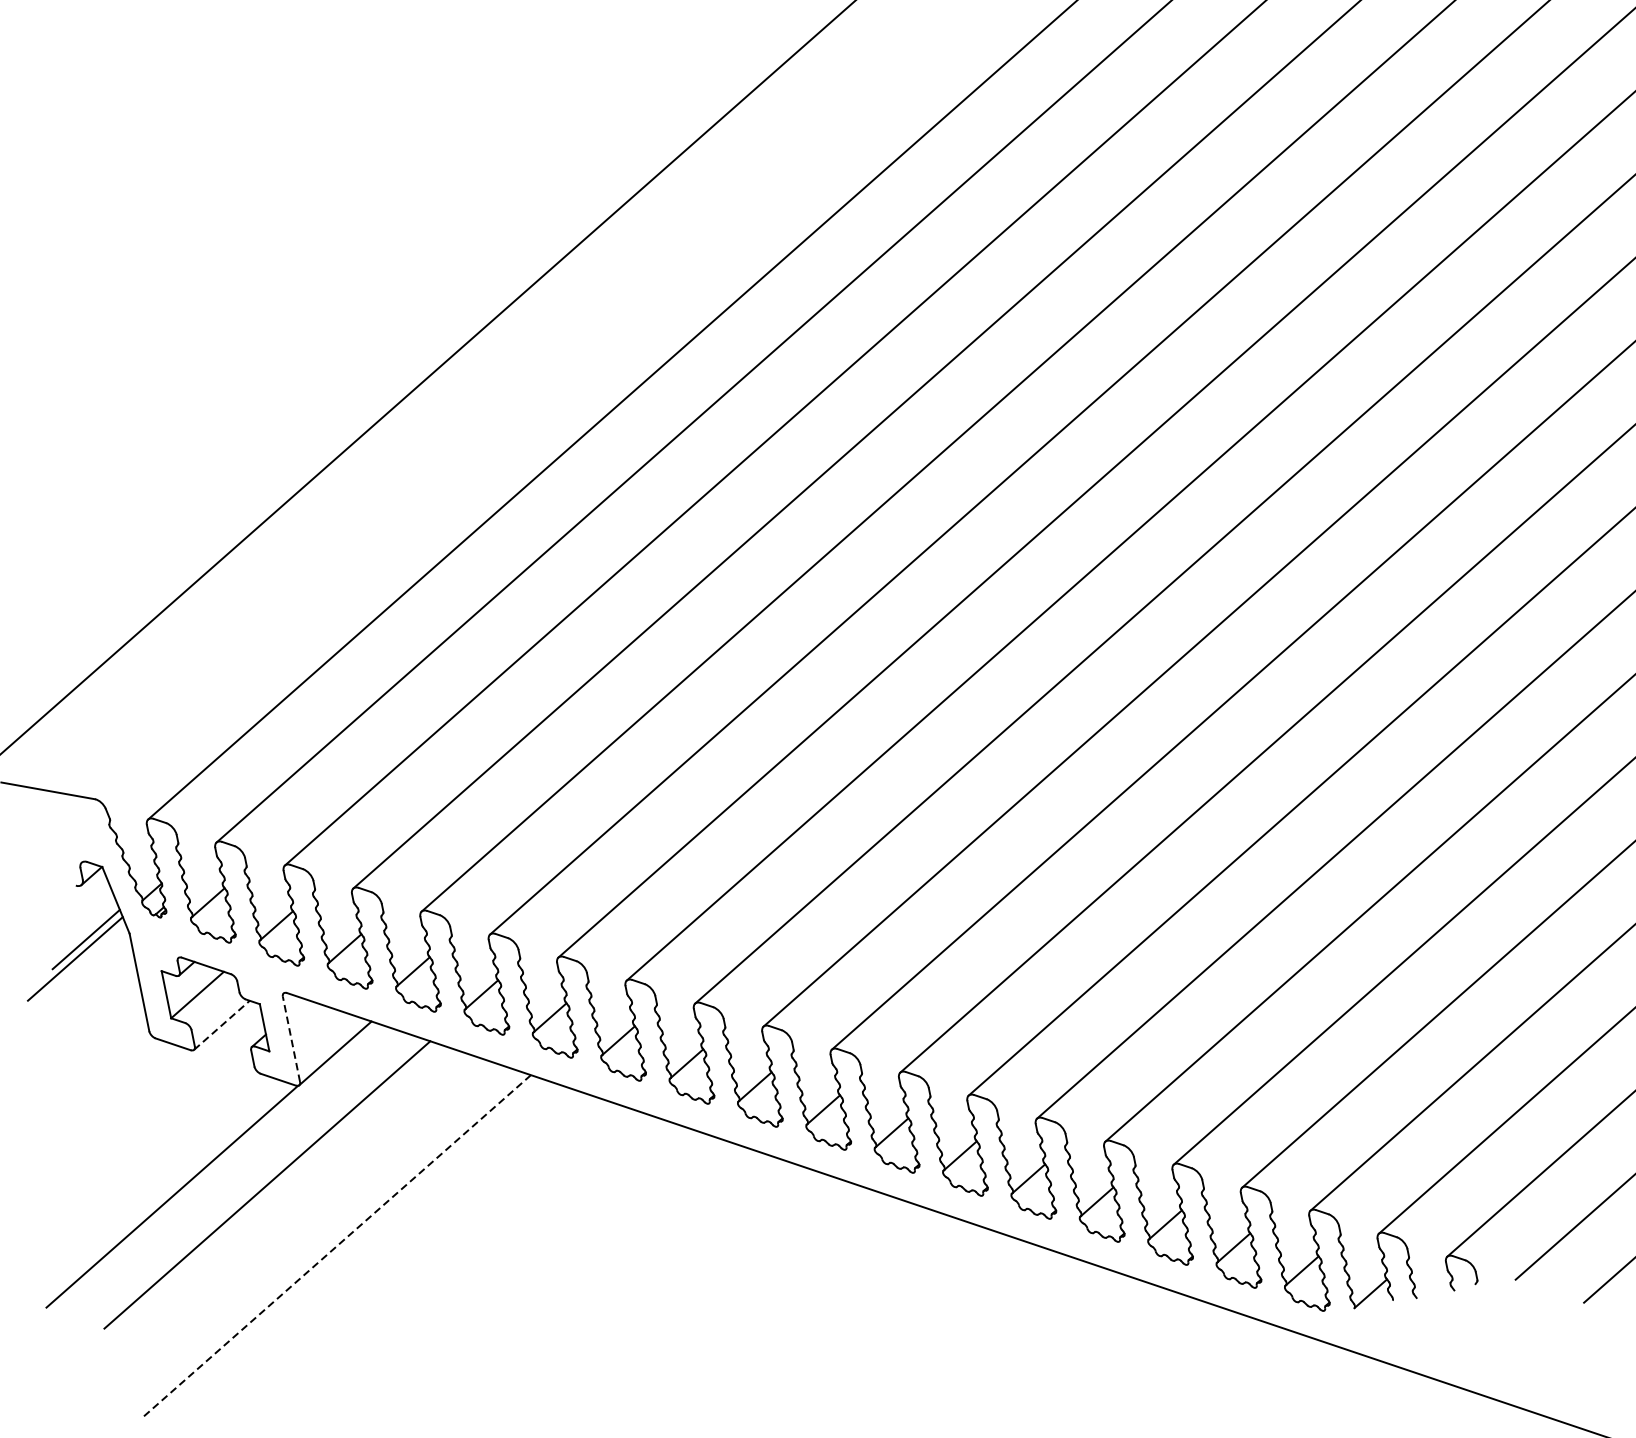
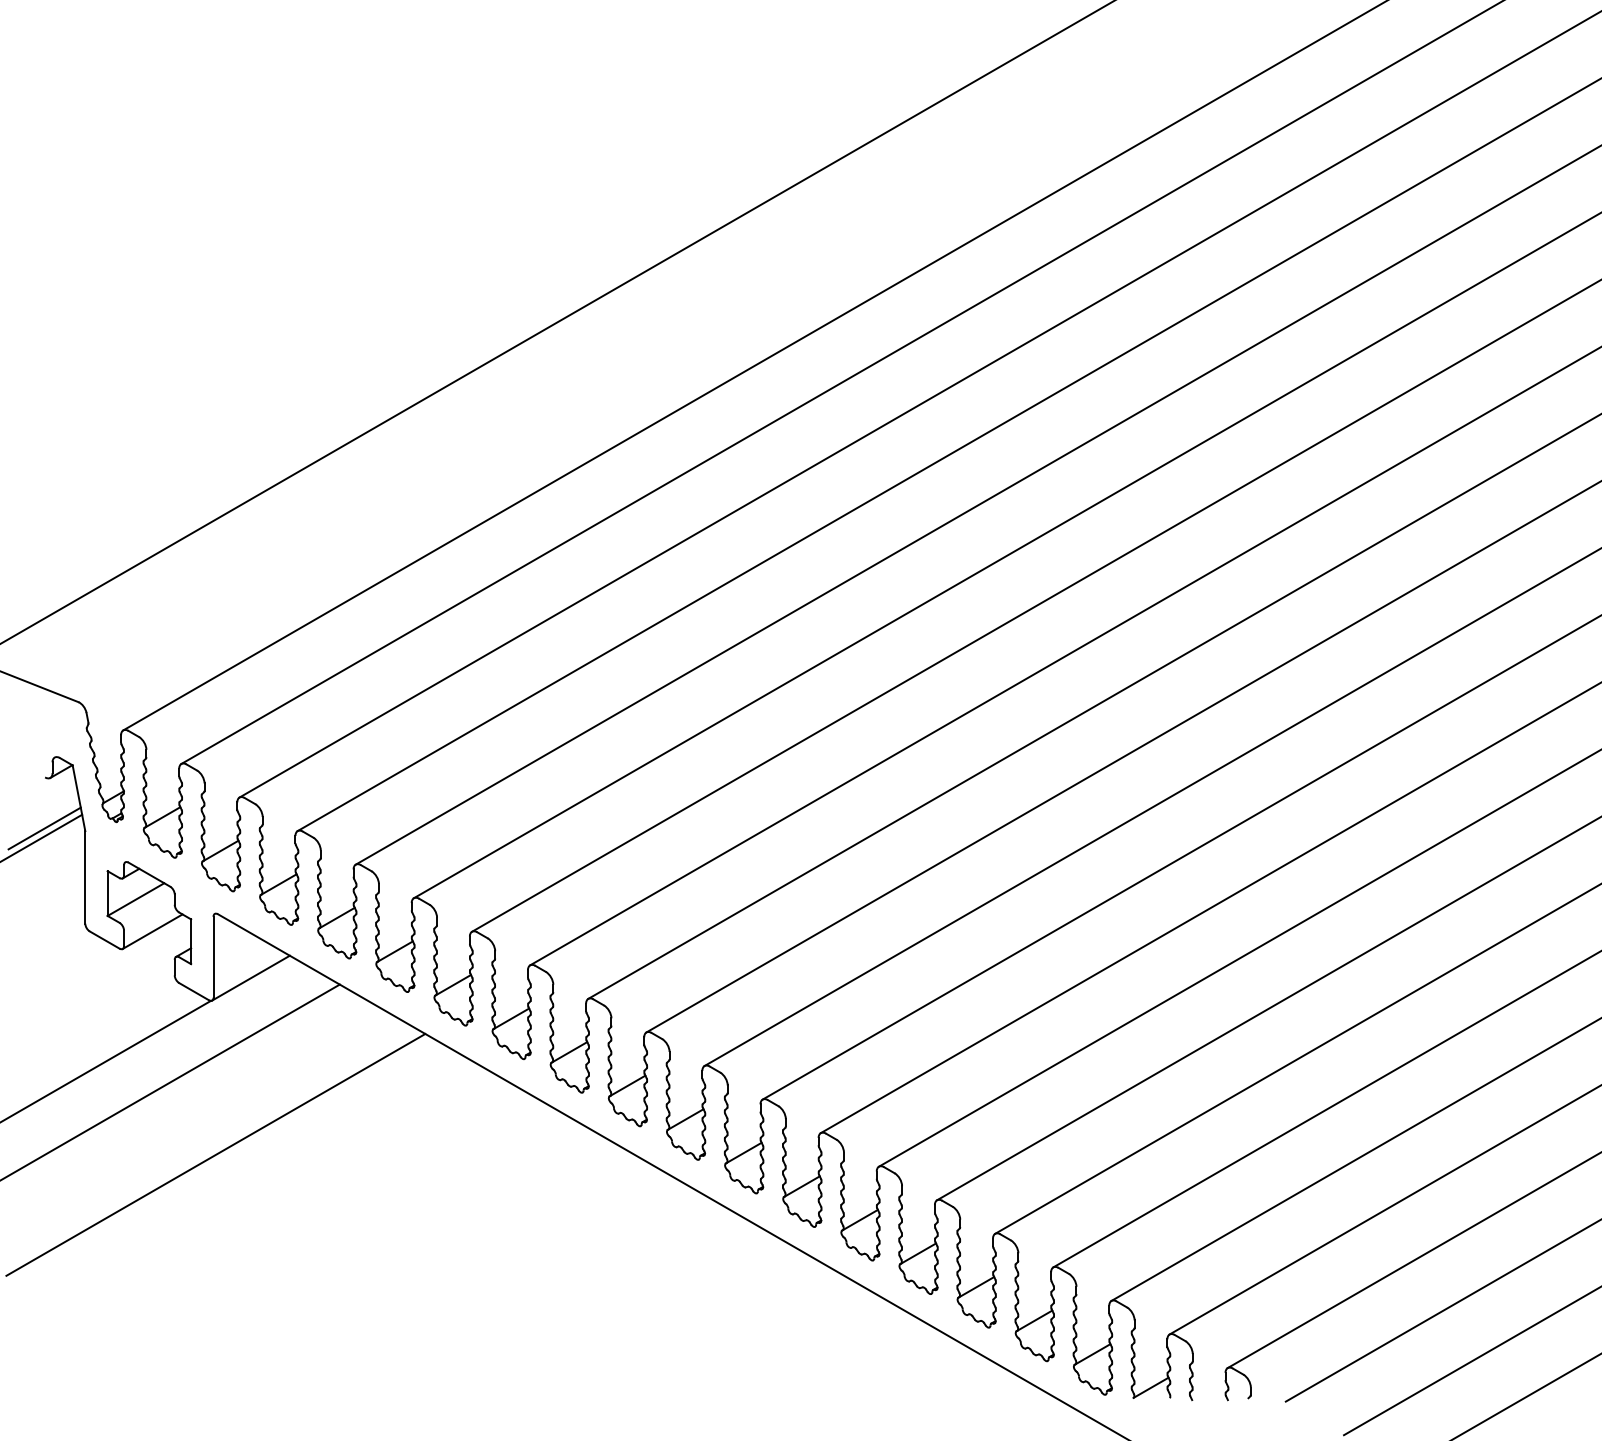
line: (221, 1025) -> (152, 931), dashed -> solid
line: (291, 1038) -> (213, 956), dashed -> solid
line: (335, 1246) -> (215, 1154), dashed -> solid

